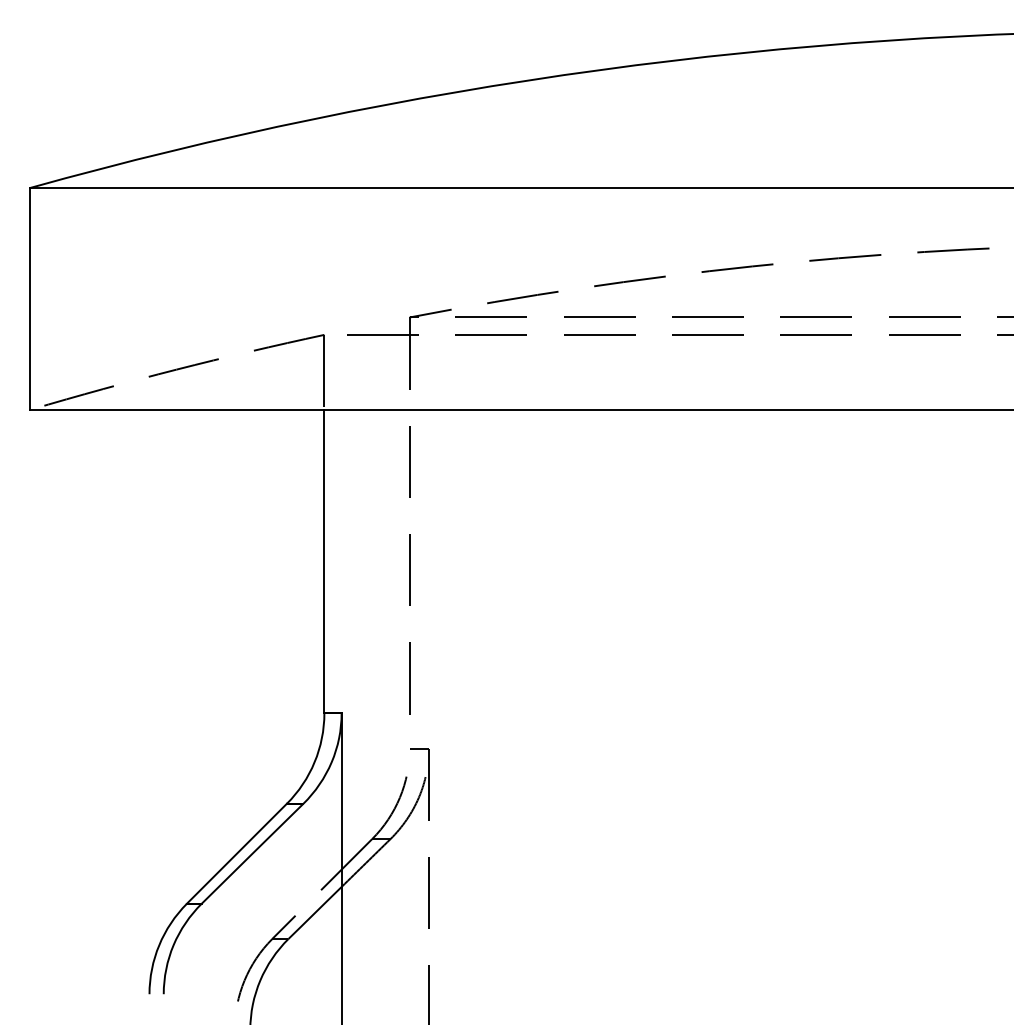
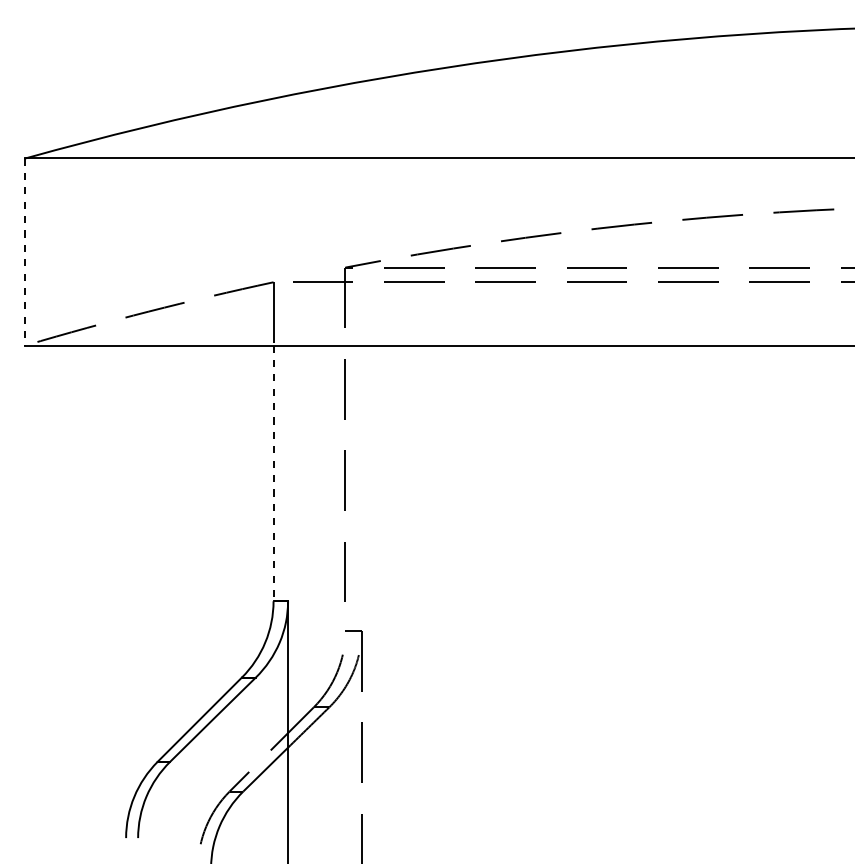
line: (30, 298) -> (25, 251), solid -> dashed
line: (324, 561) -> (273, 473), solid -> dashed

